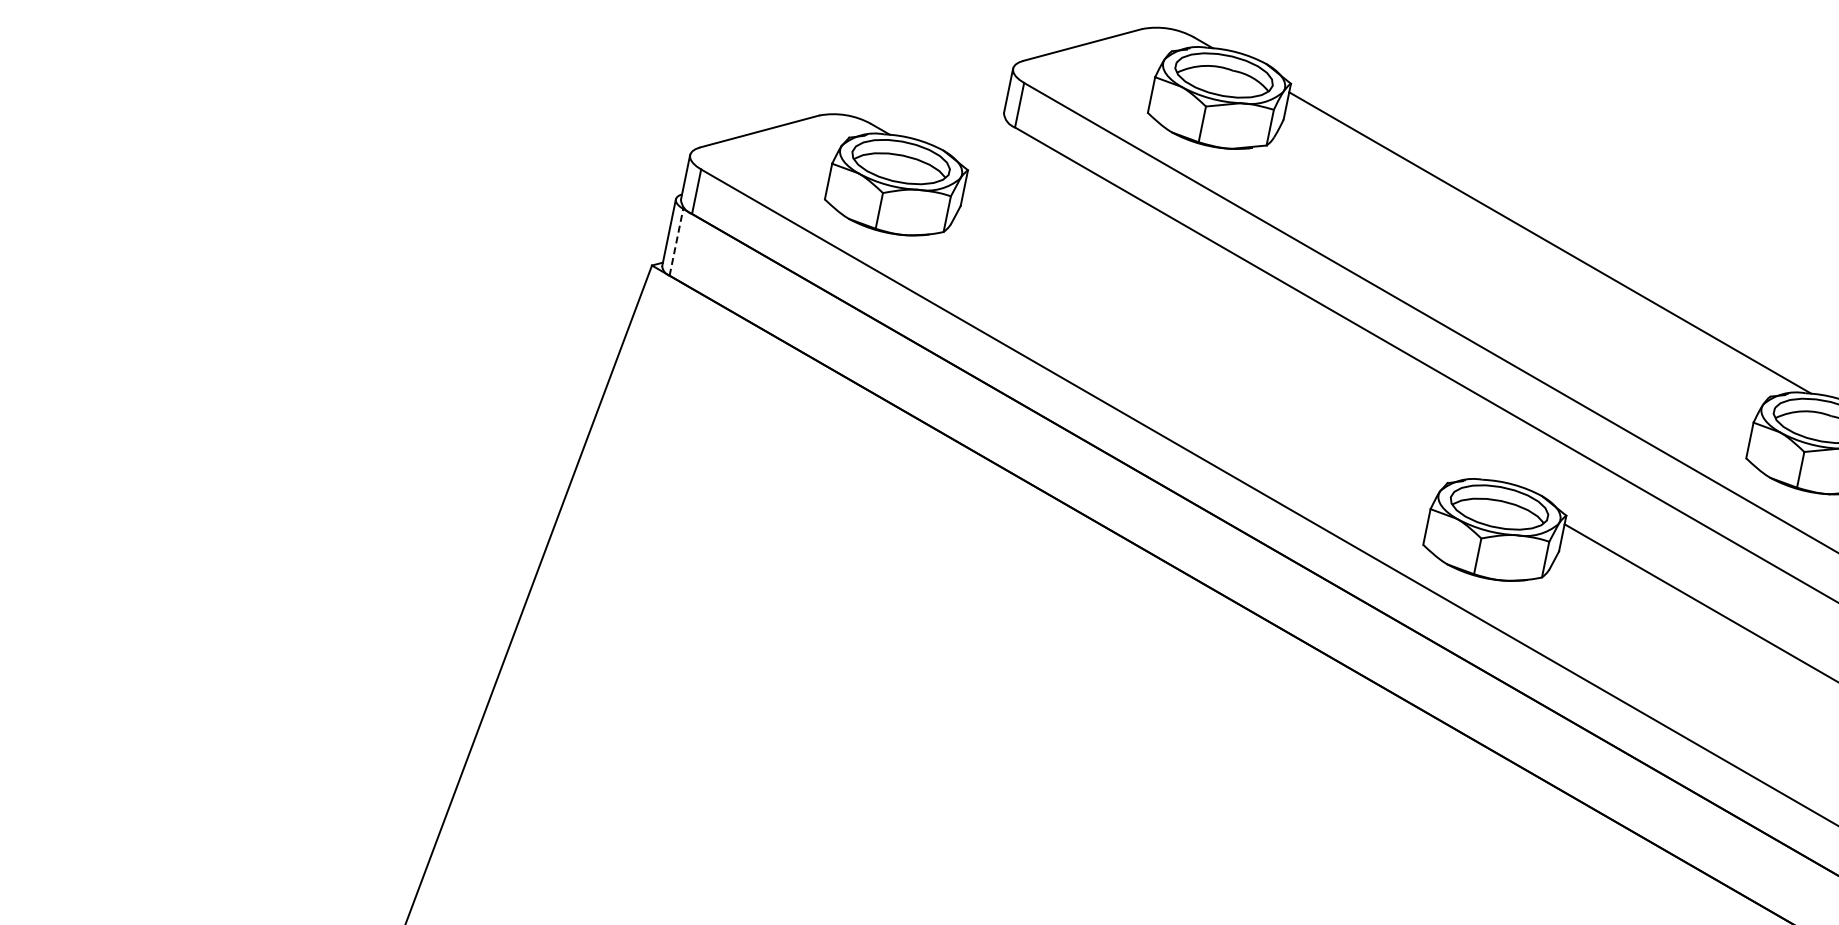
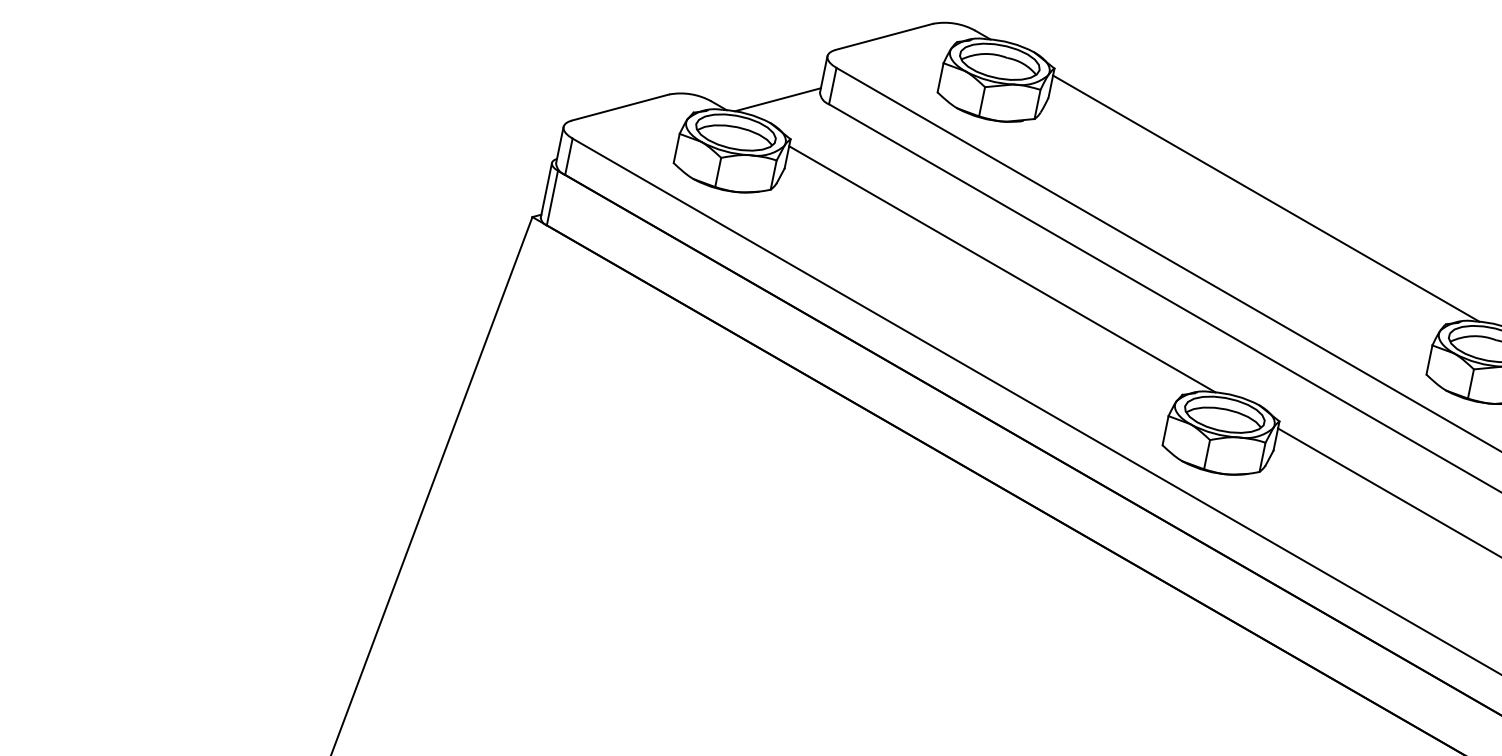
line: (952, 121) -> (777, 99), added
line: (676, 241) -> (552, 197), dashed -> solid
line: (1227, 329) -> (1002, 269), added

